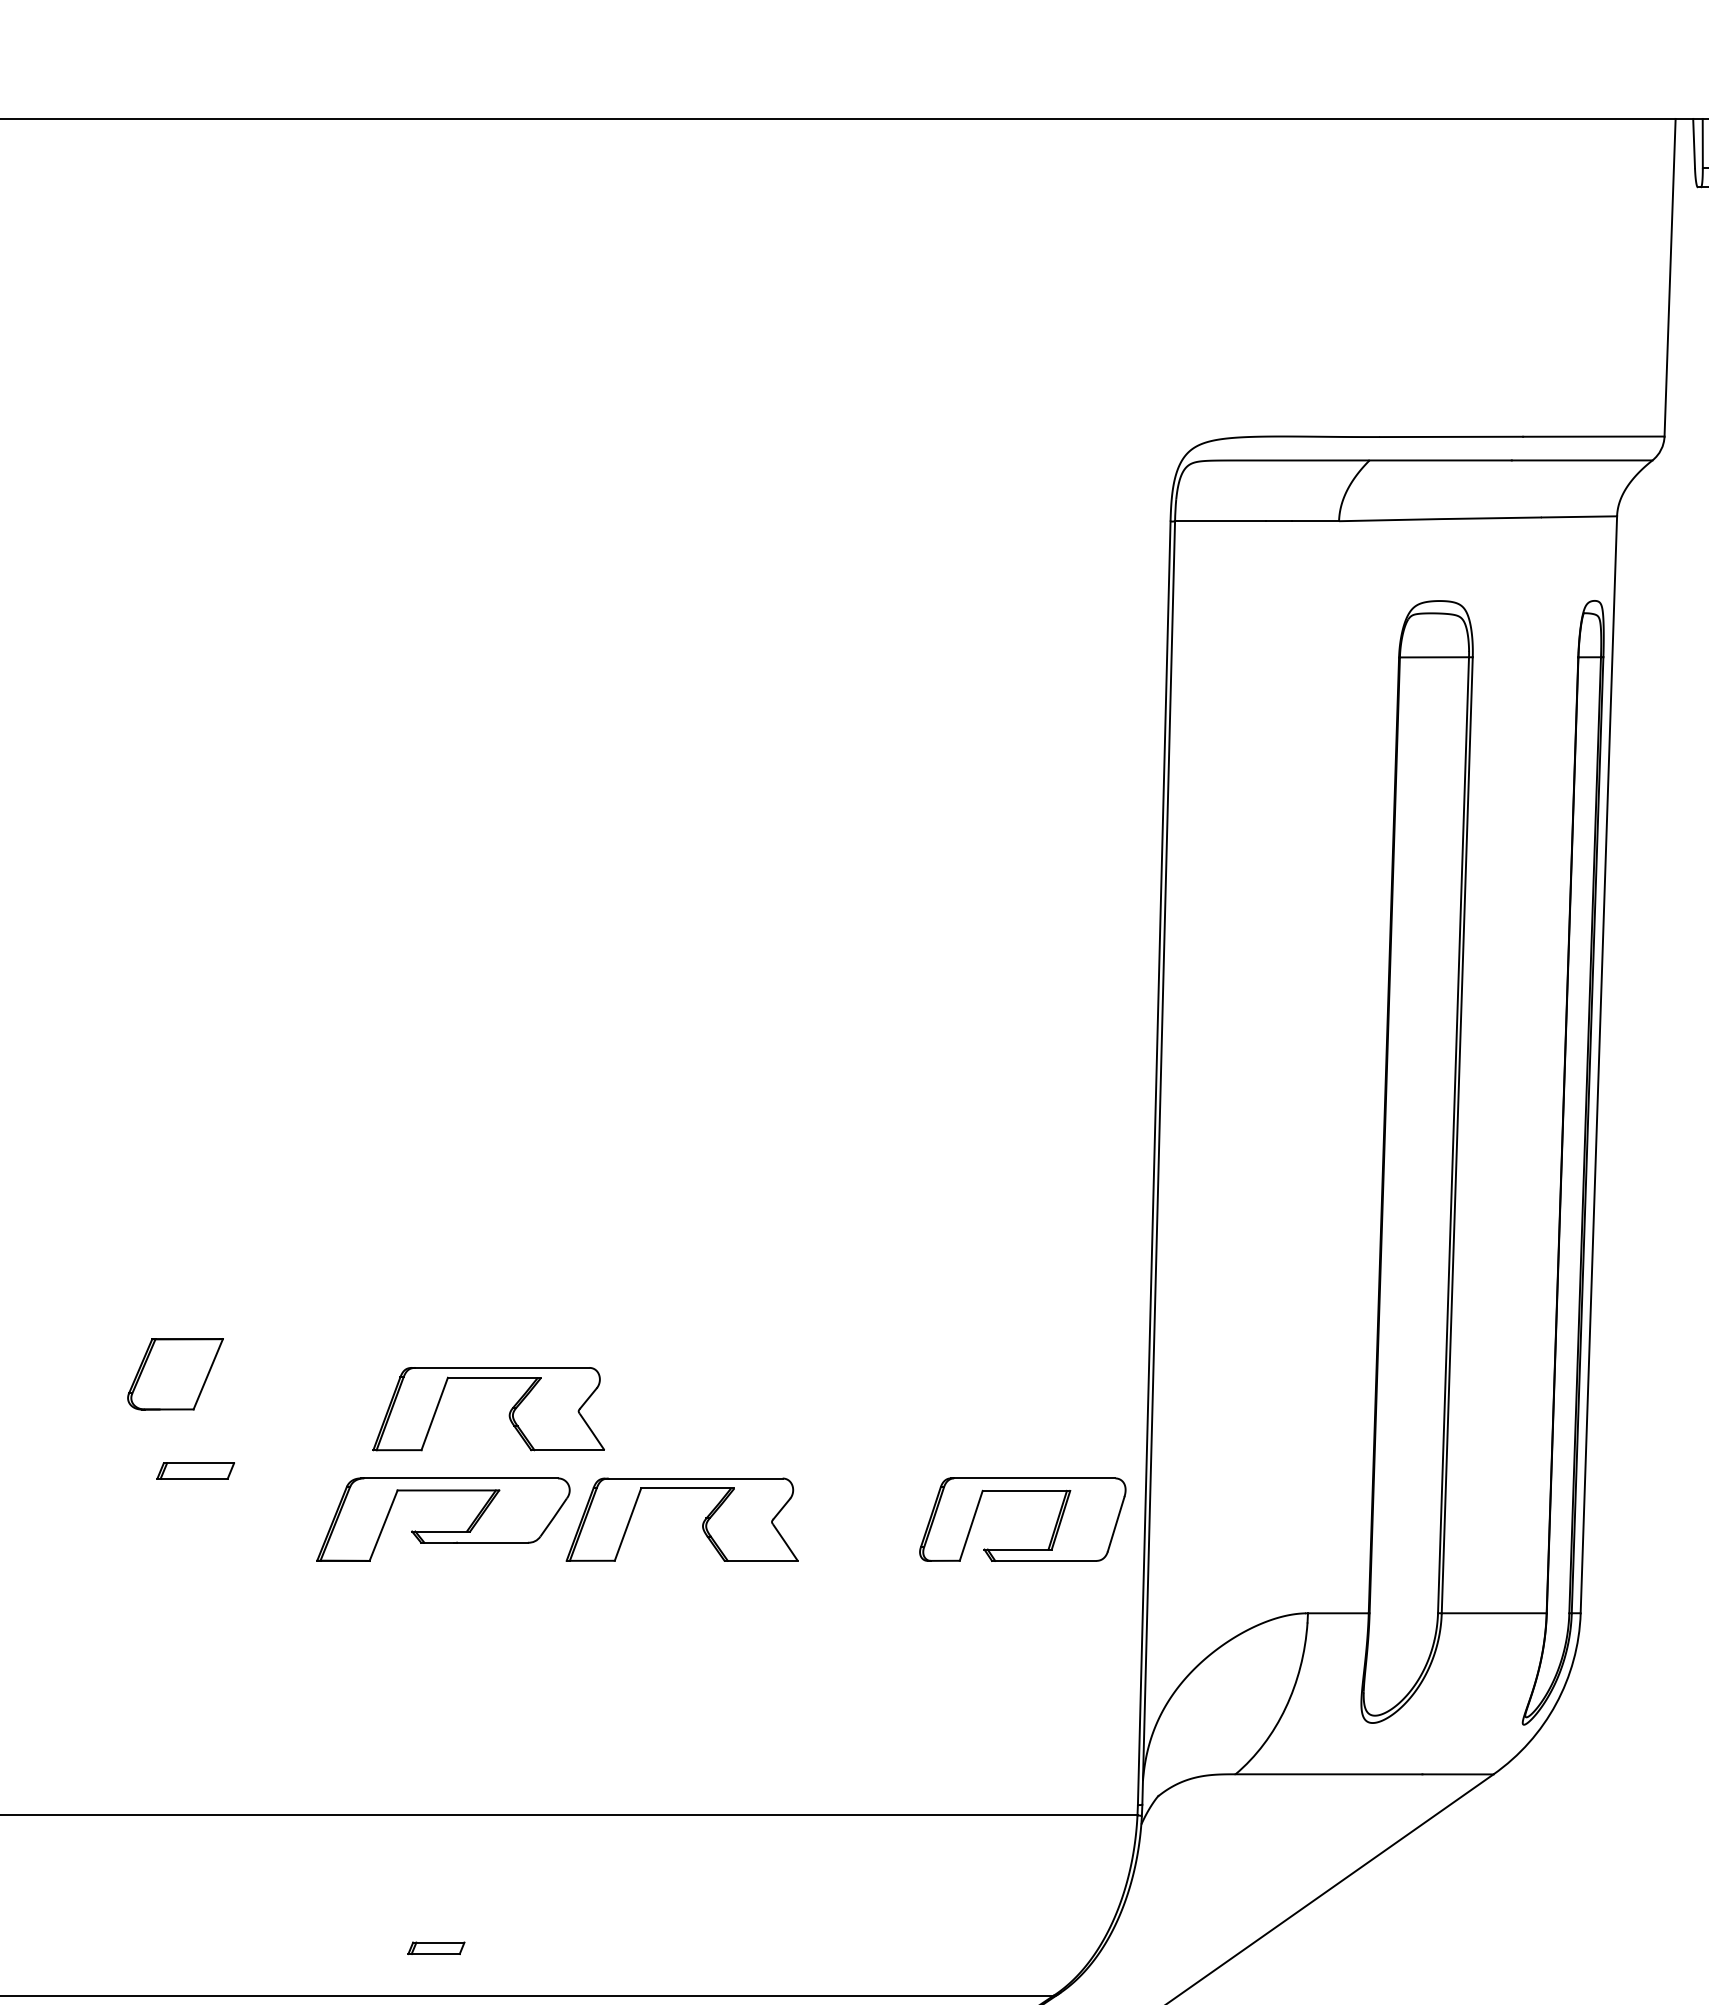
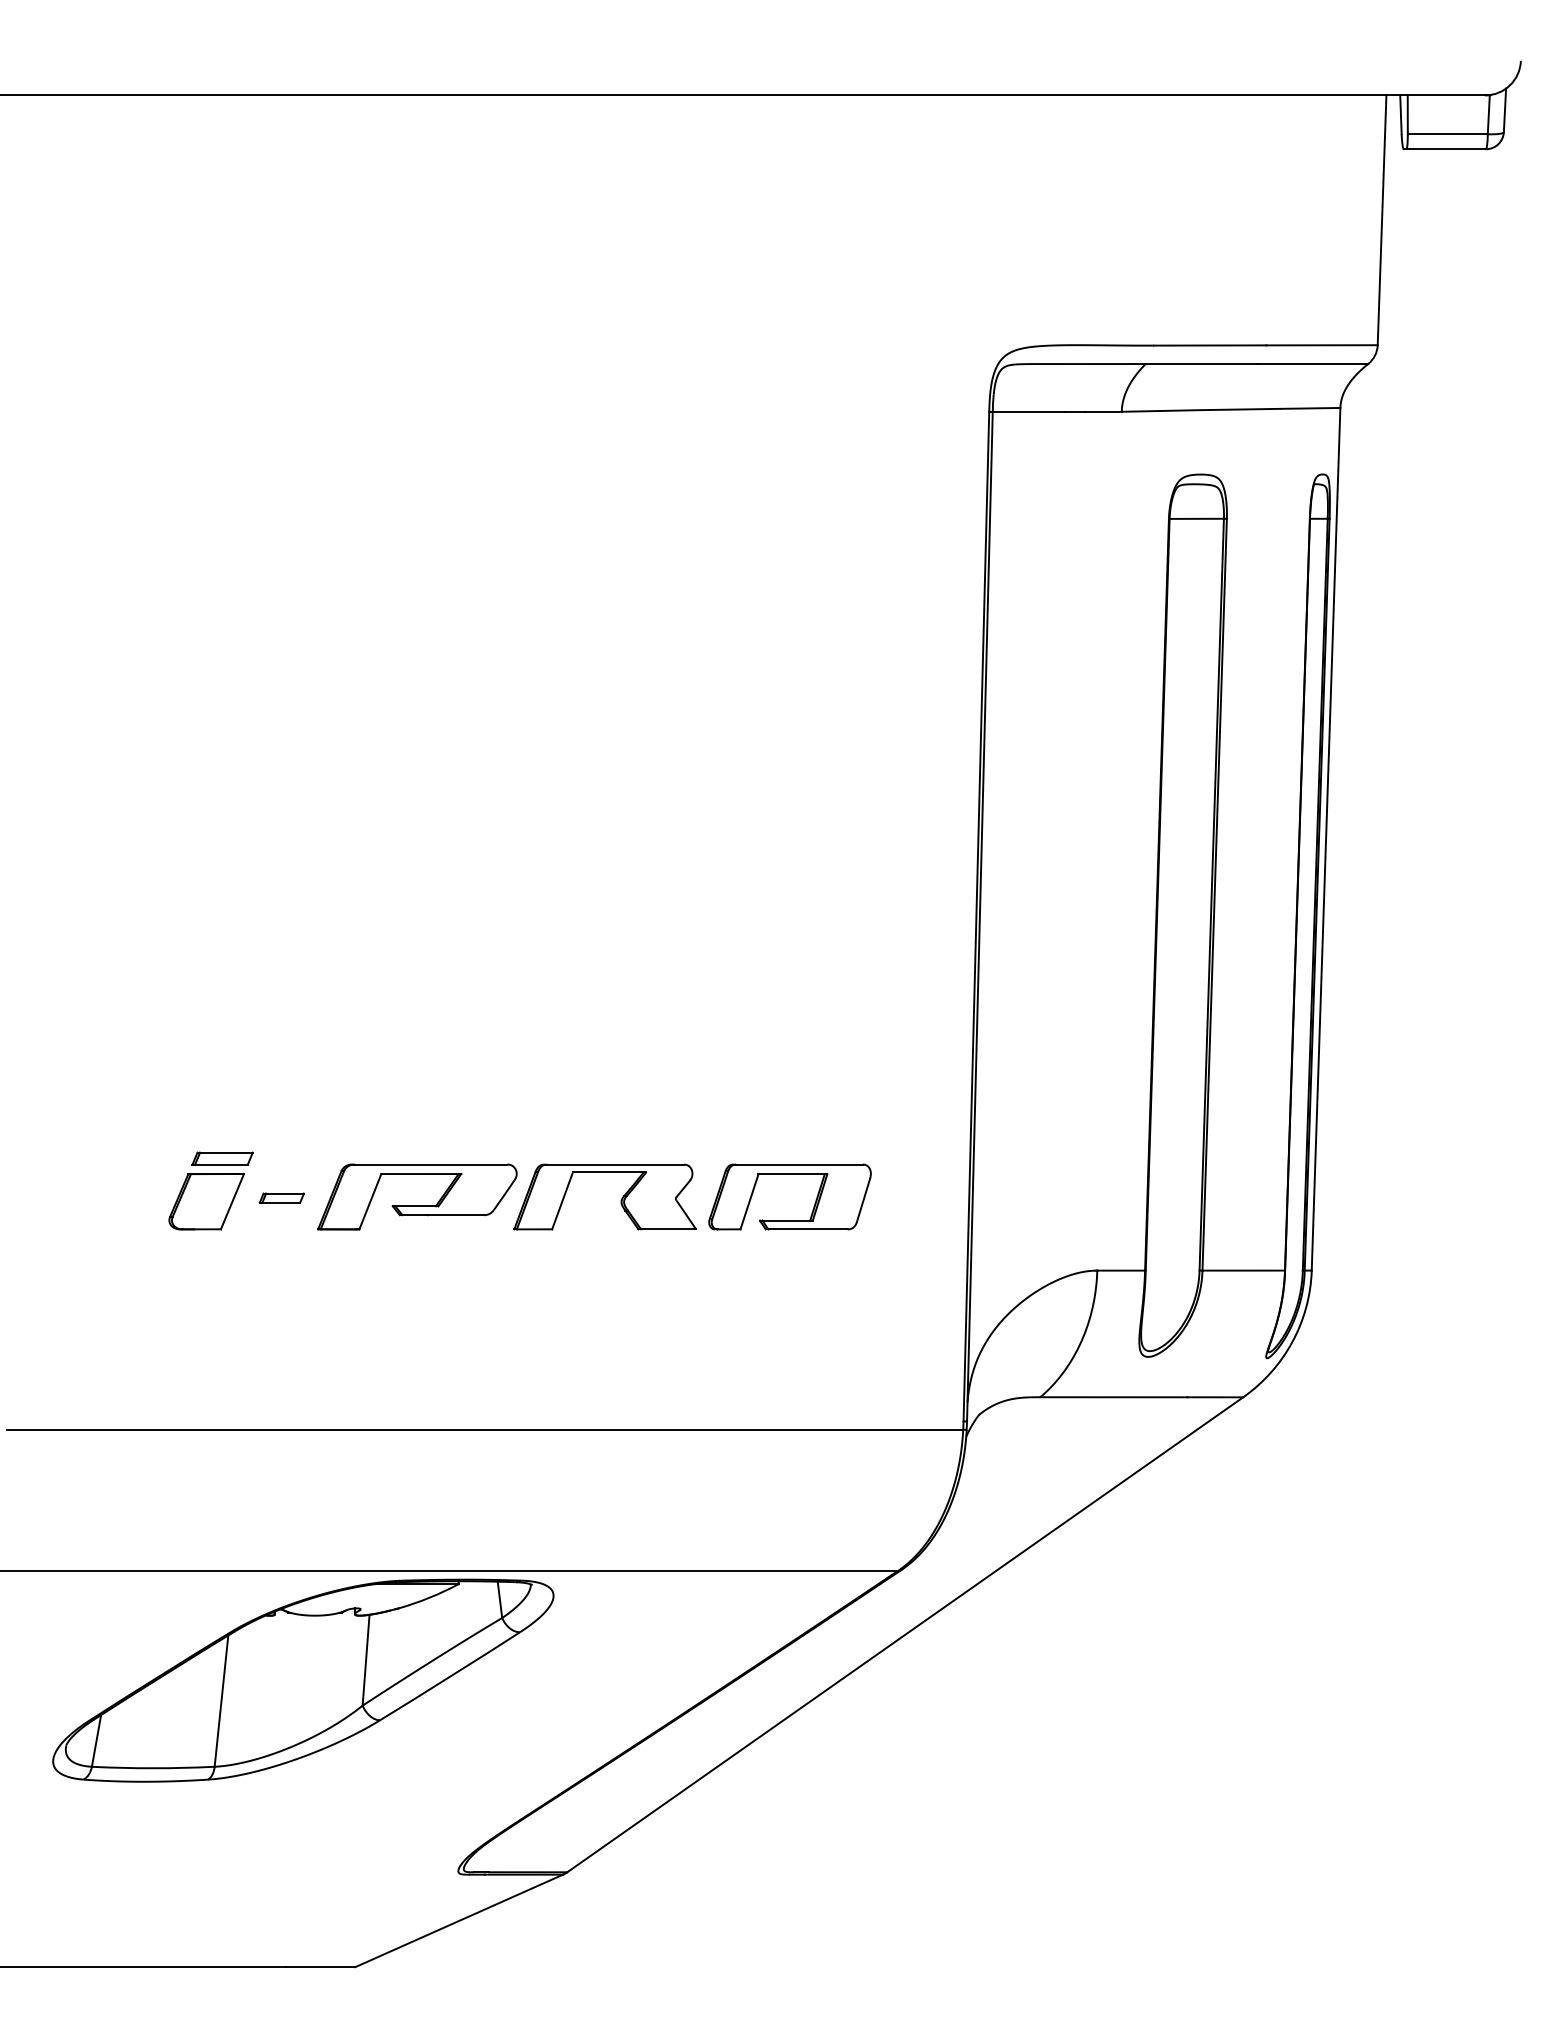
part: (175, 1374) -> (206, 1201), moved
part: (508, 1413) -> (468, 1113), removed
part: (1022, 1491) -> (789, 1174), moved
part: (435, 1947) -> (281, 1197), moved

